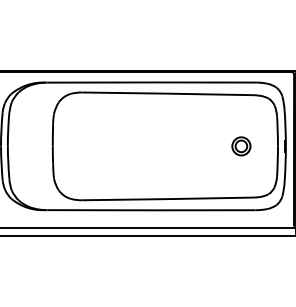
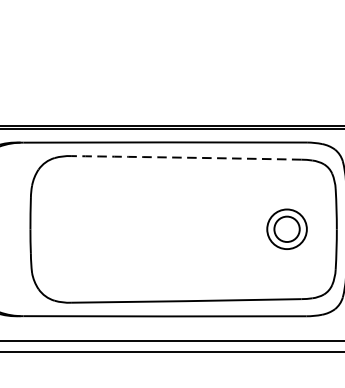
arc: (167, 93) -> (186, 157), solid -> dashed
part: (241, 146) -> (287, 229), size x1.6

